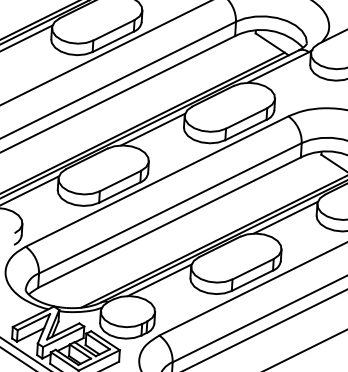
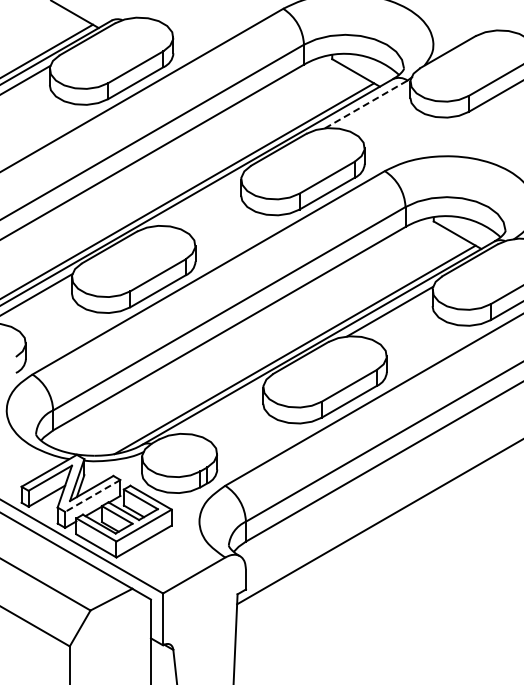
line: (278, 67) -> (366, 104), solid -> dashed
line: (153, 129) -> (198, 201), removed
line: (159, 279) -> (220, 408), removed
line: (63, 336) -> (92, 495), solid -> dashed

